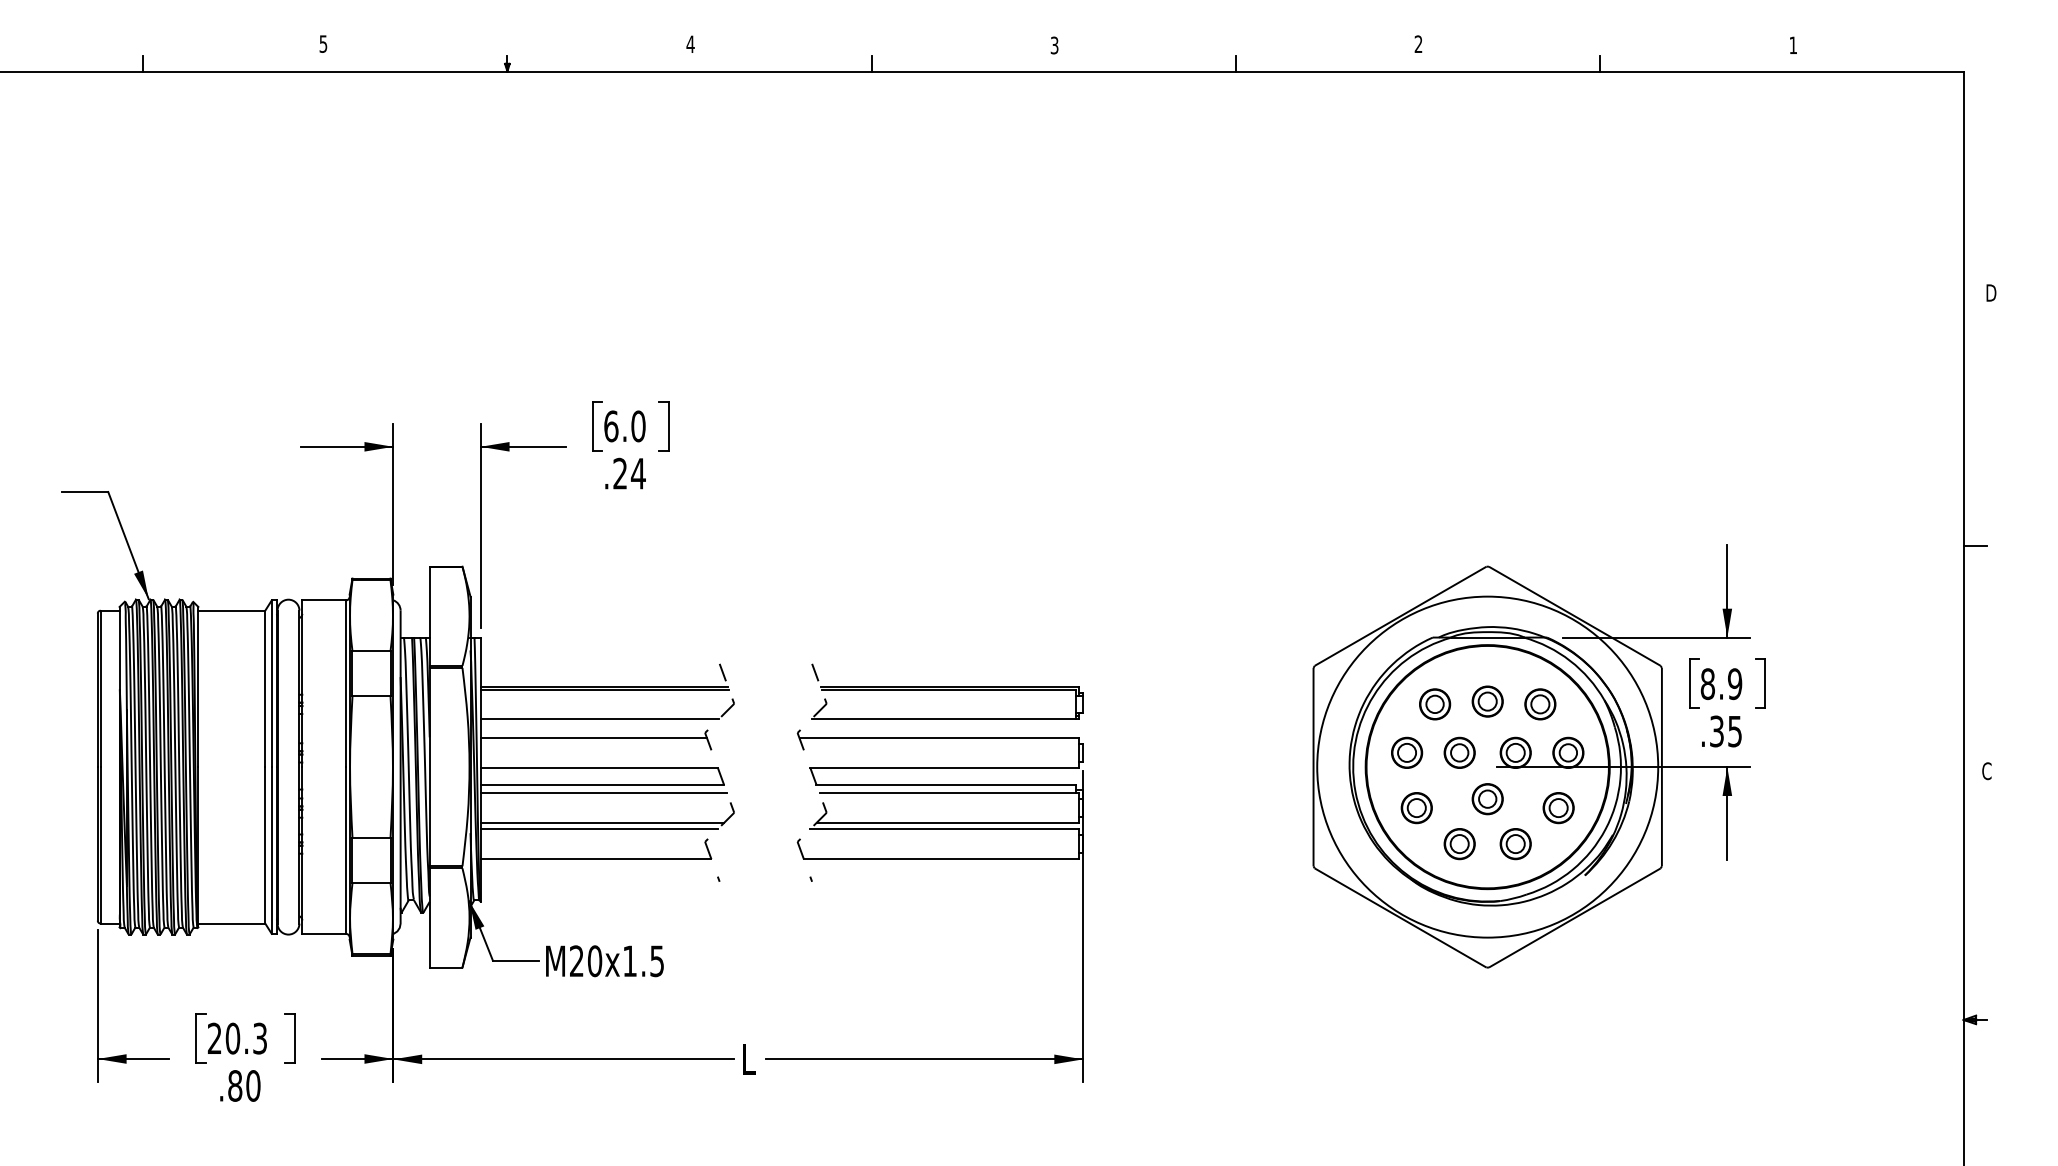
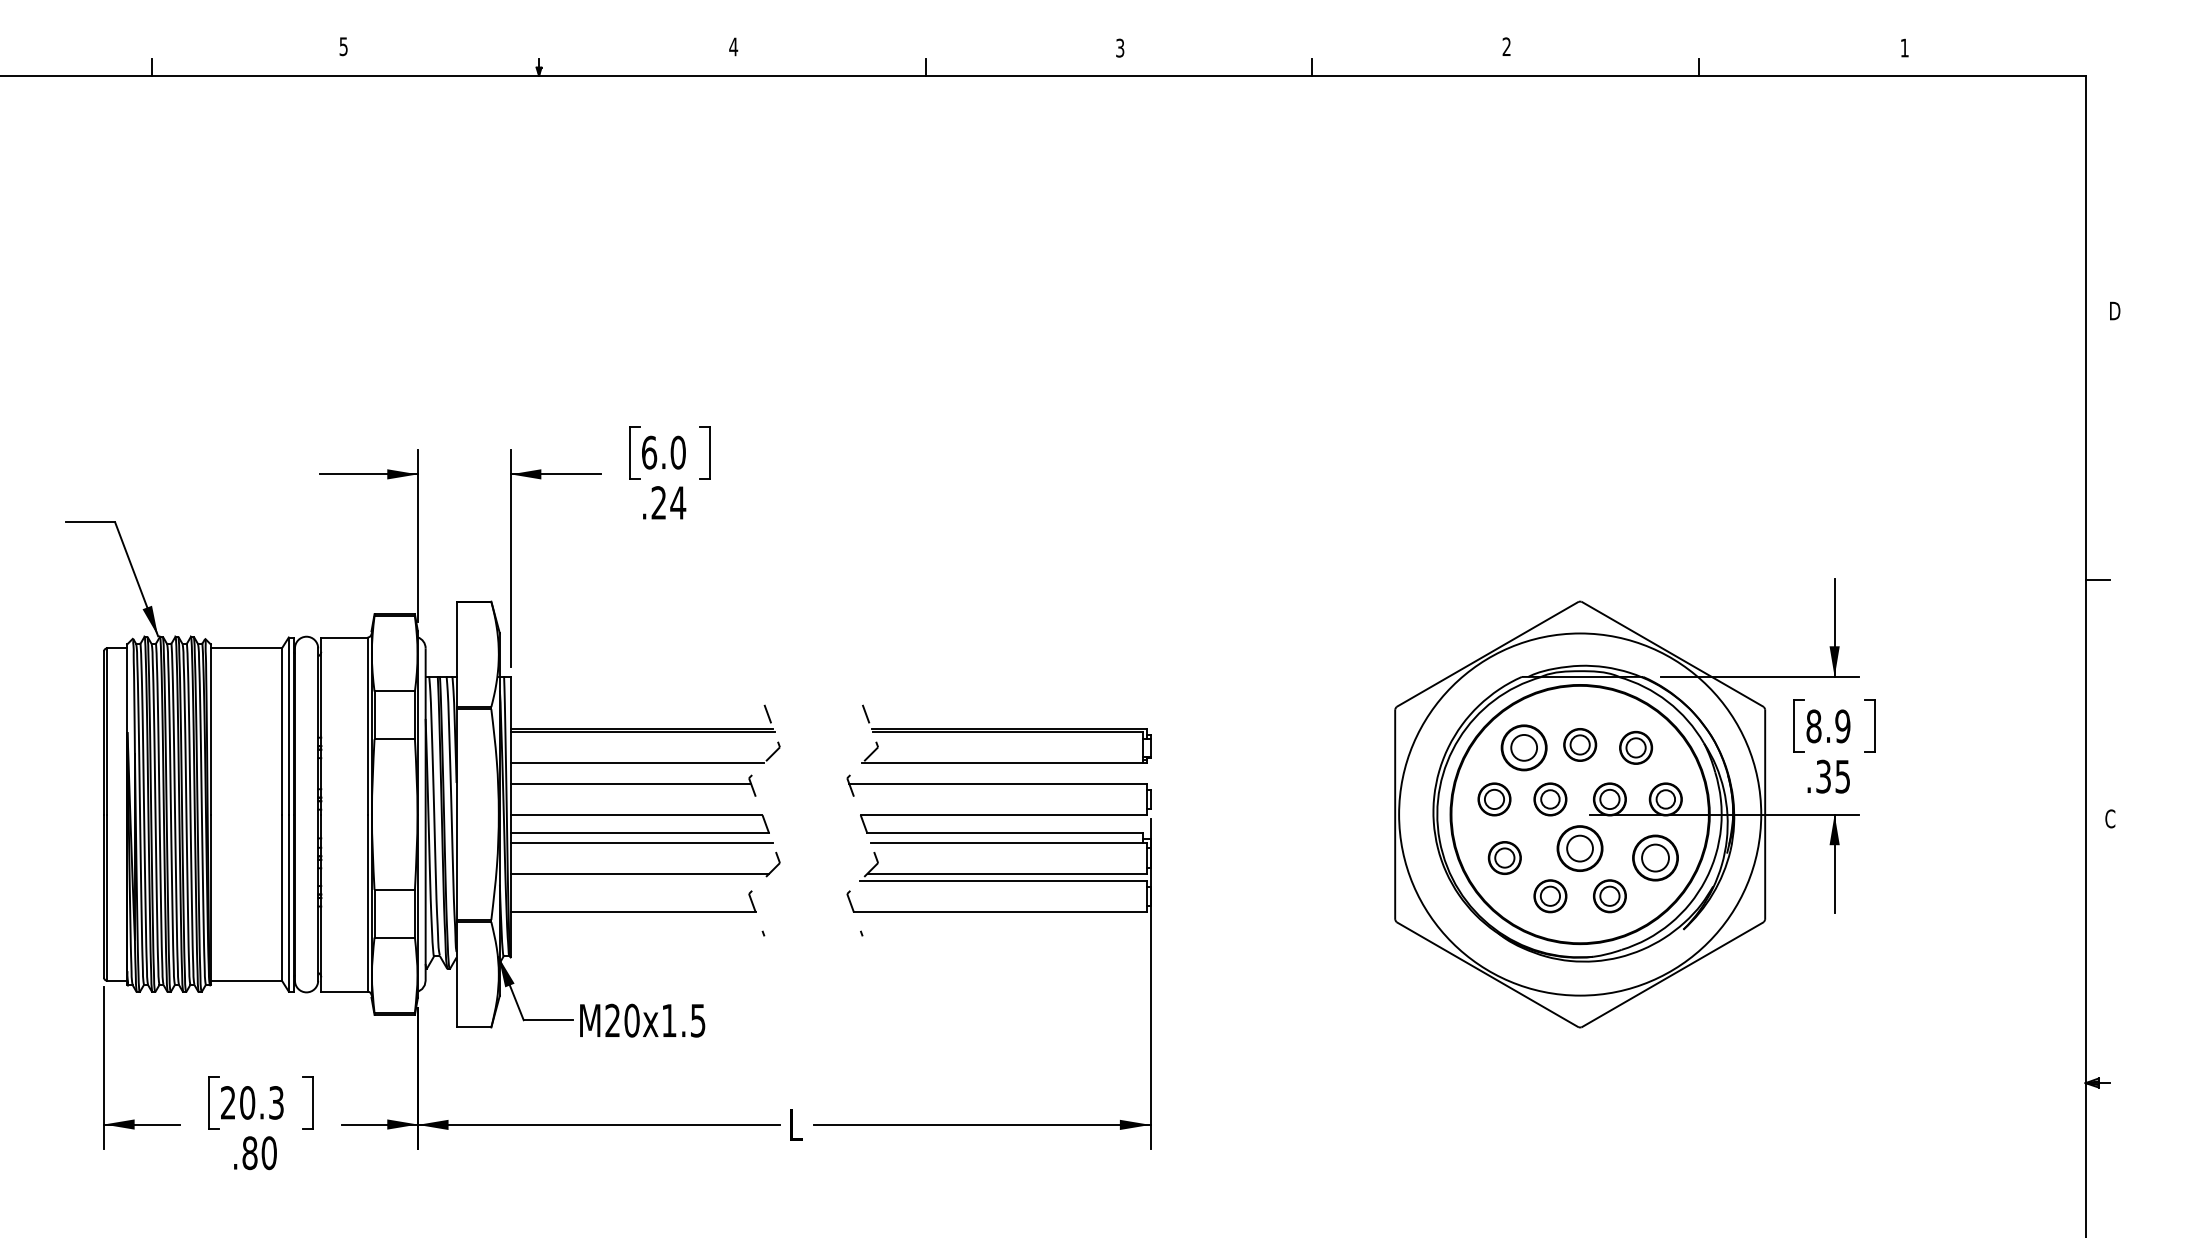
part: (1435, 703) -> (1524, 747), size x1.4
part: (1488, 799) -> (1580, 848), size x1.4
part: (1558, 807) -> (1655, 857), size x1.4
line: (599, 829) -> (636, 880), removed

